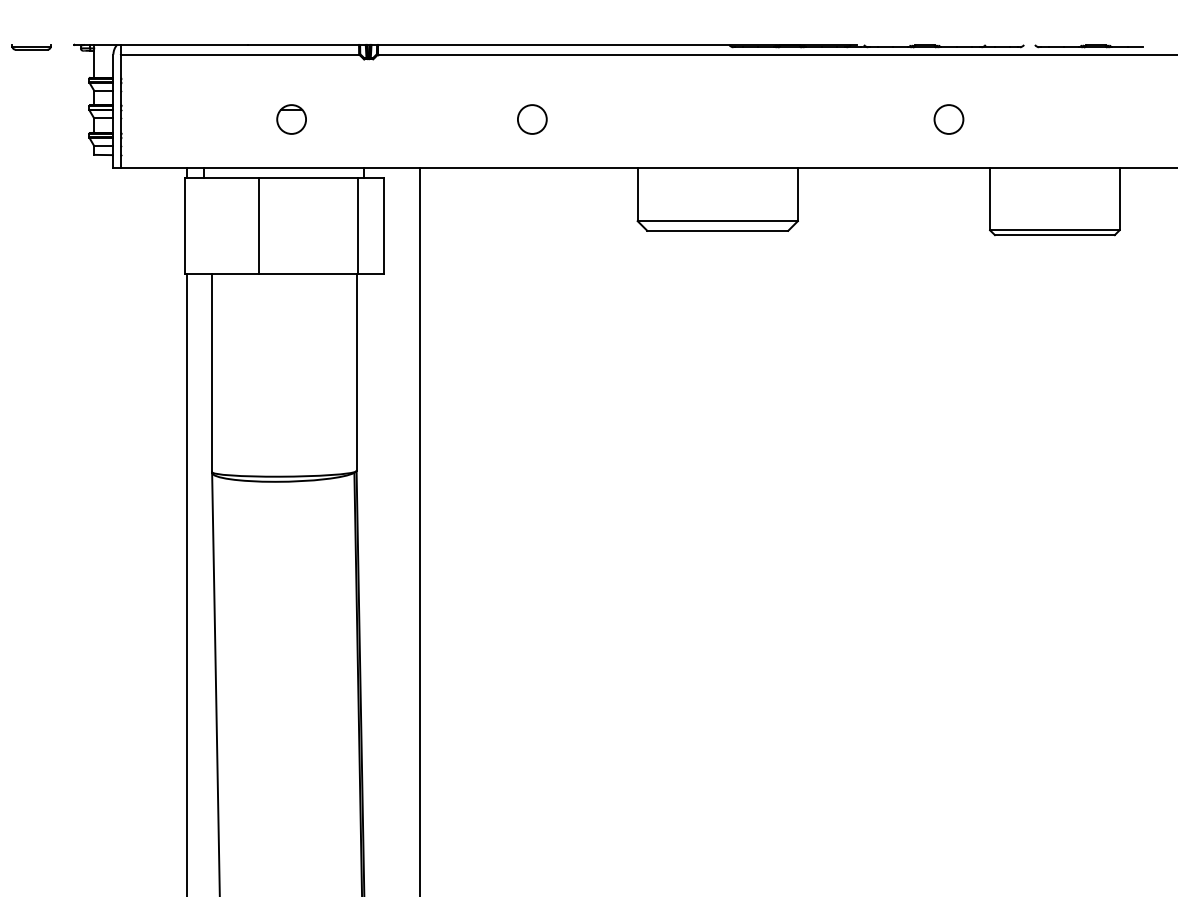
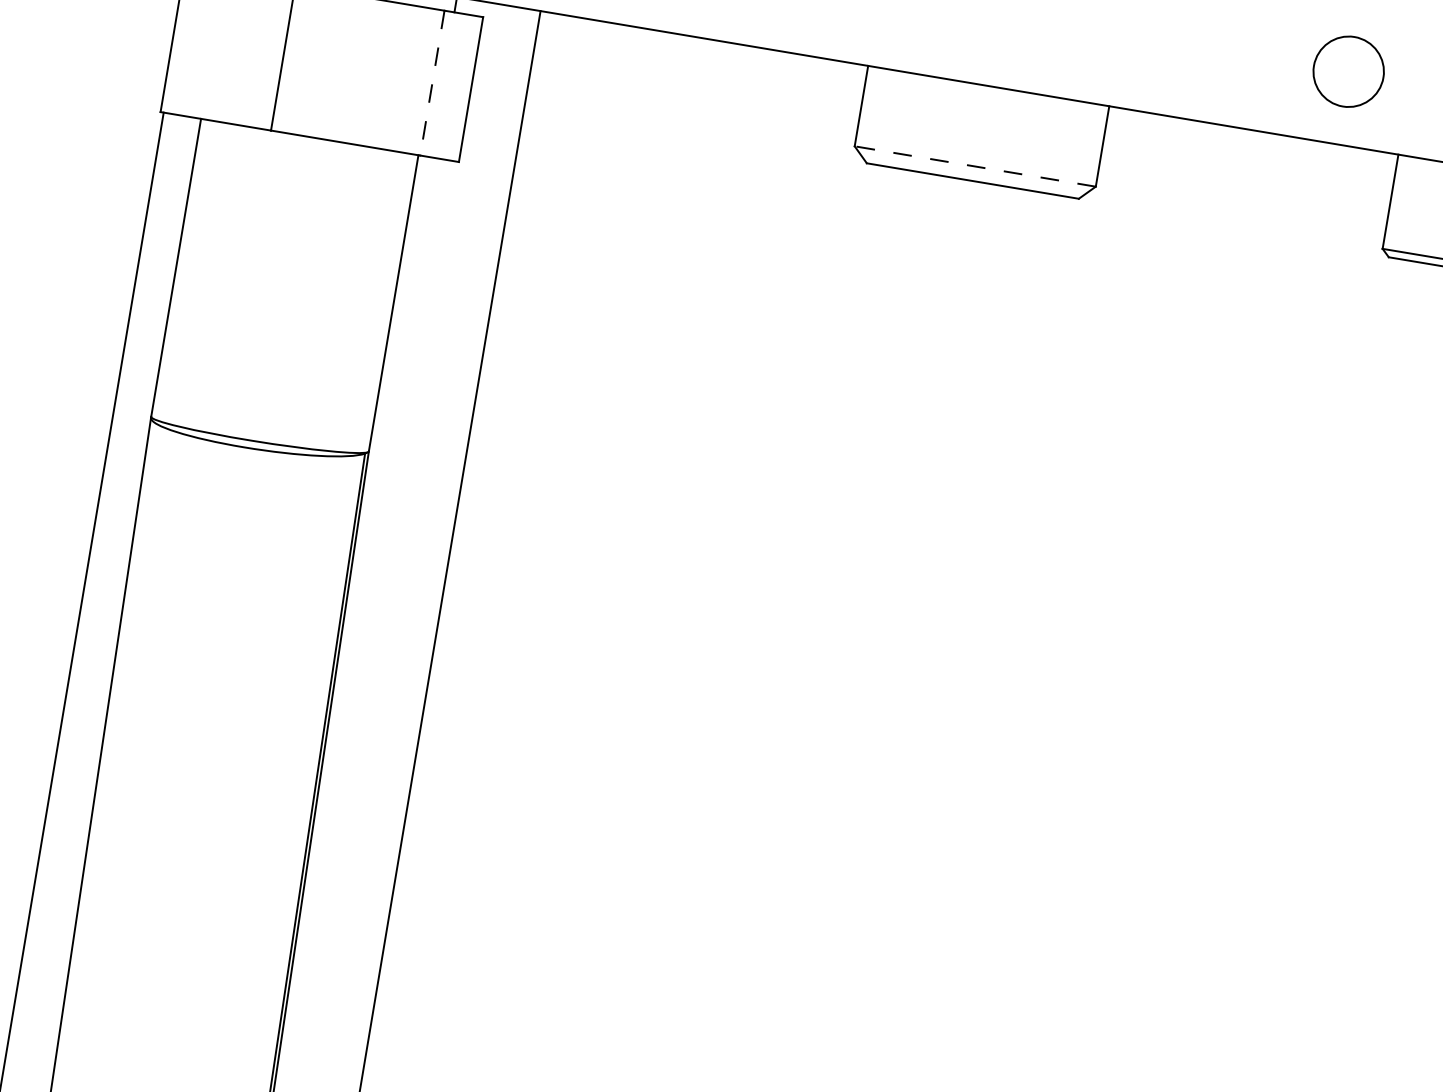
circle: (948, 119) -> (1348, 71), size x1.6
line: (717, 221) -> (974, 166), solid -> dashed
line: (357, 226) -> (431, 83), solid -> dashed

